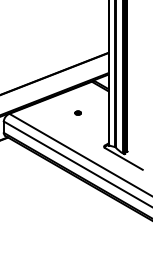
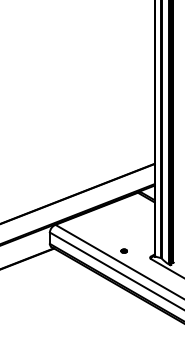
part: (77, 112) -> (123, 250), moved

